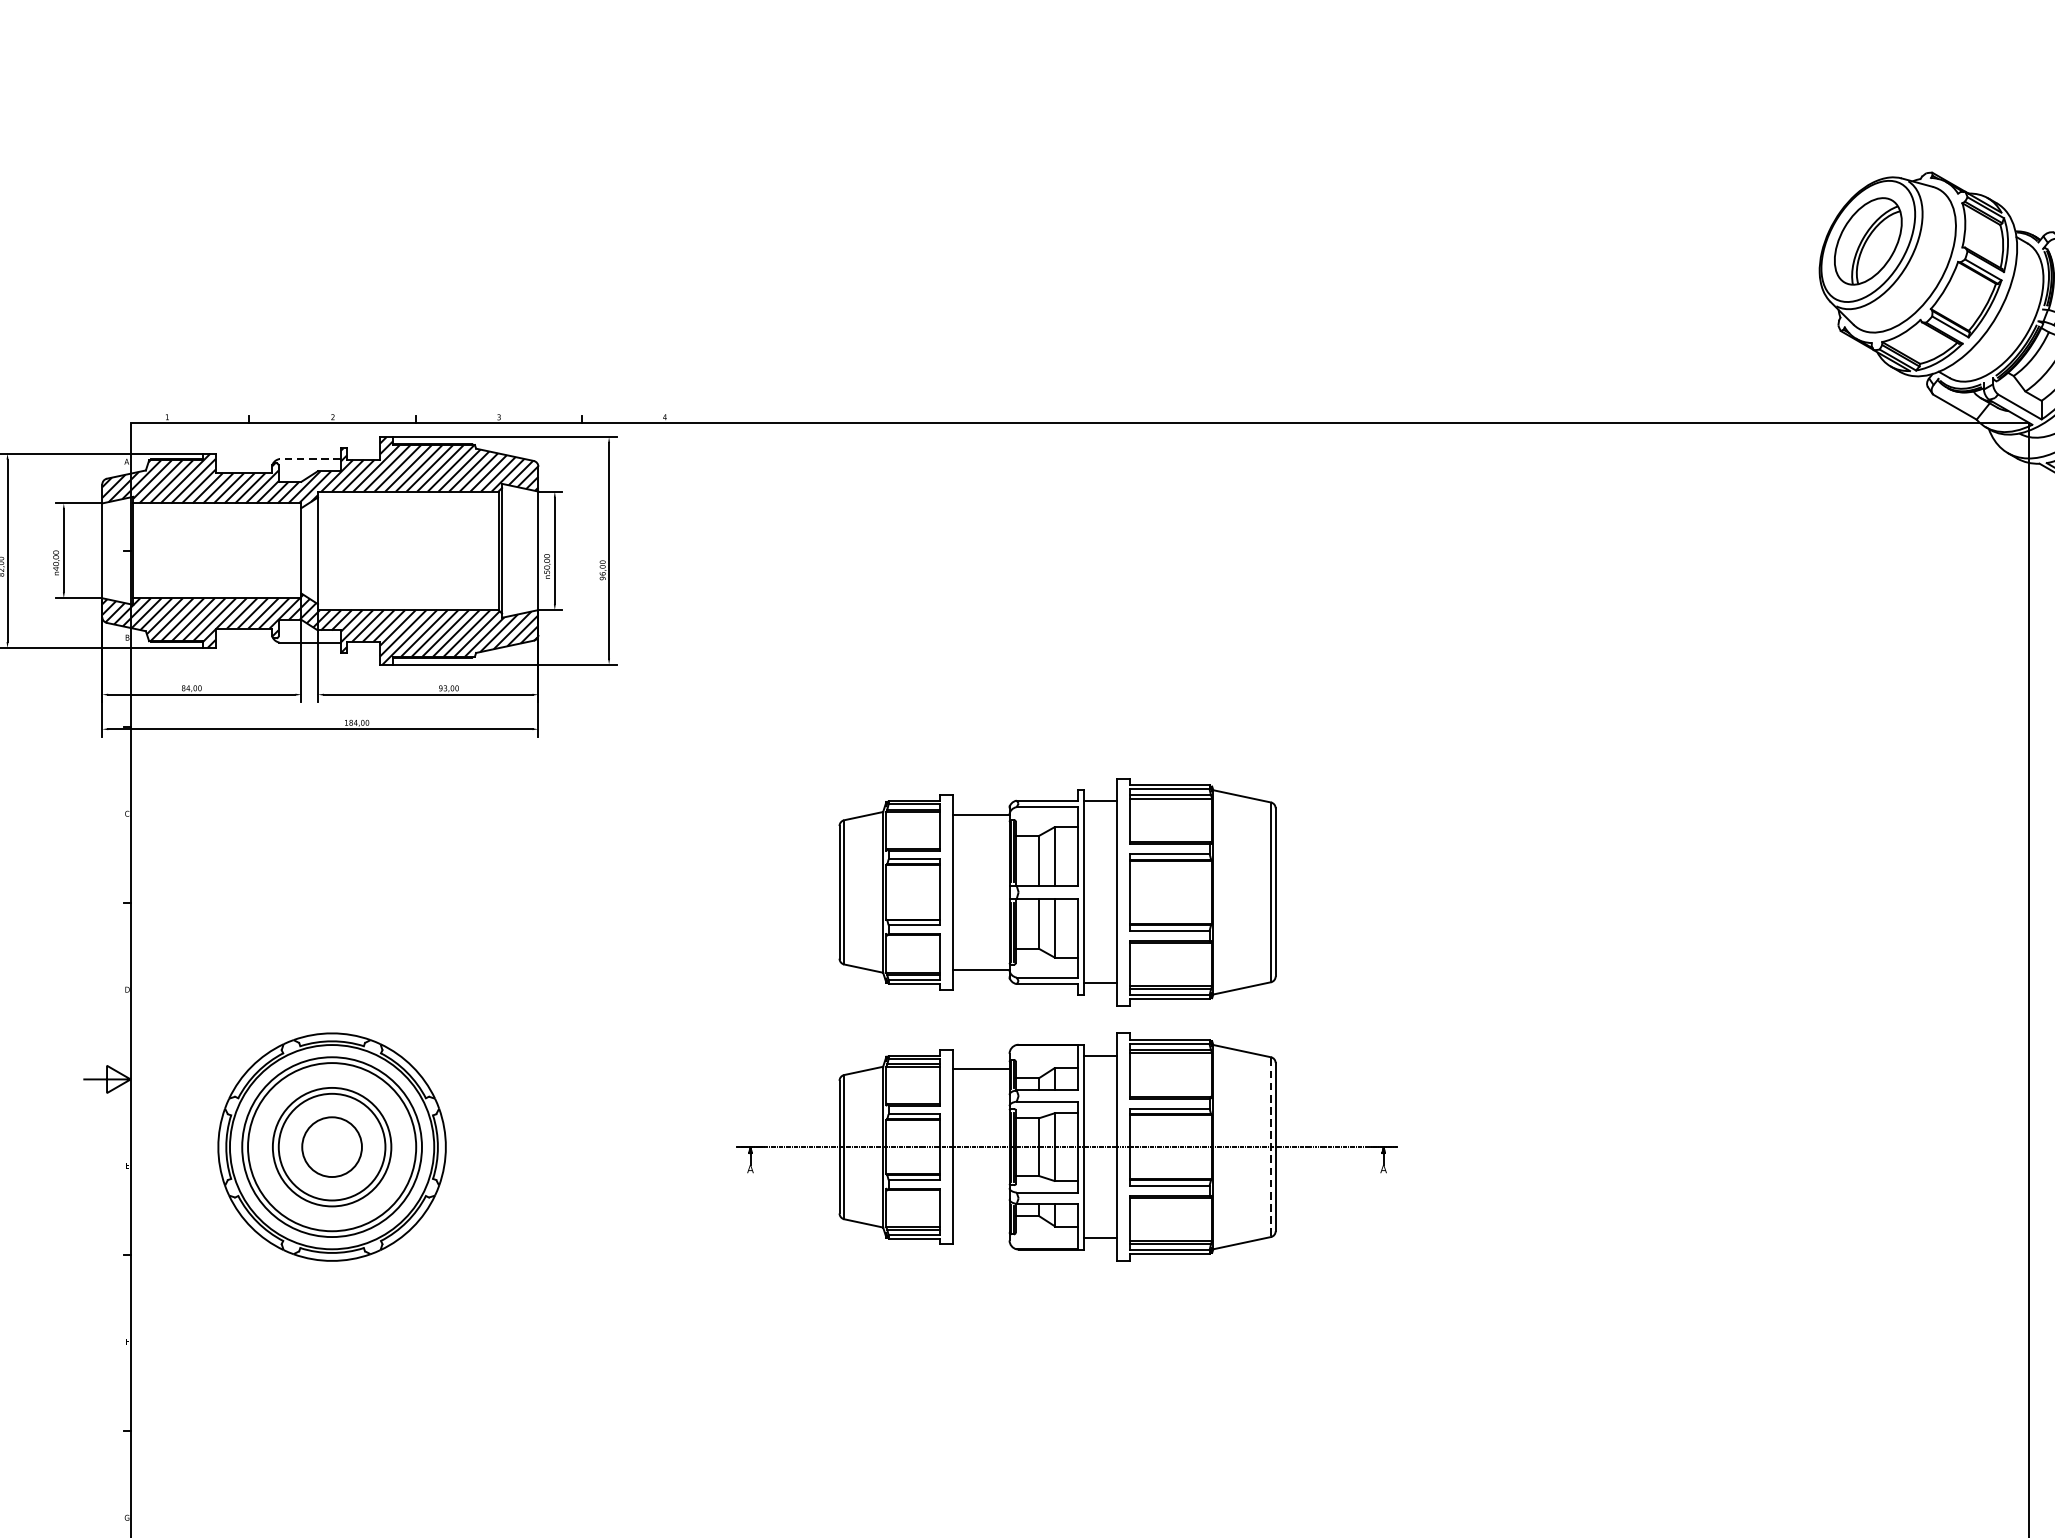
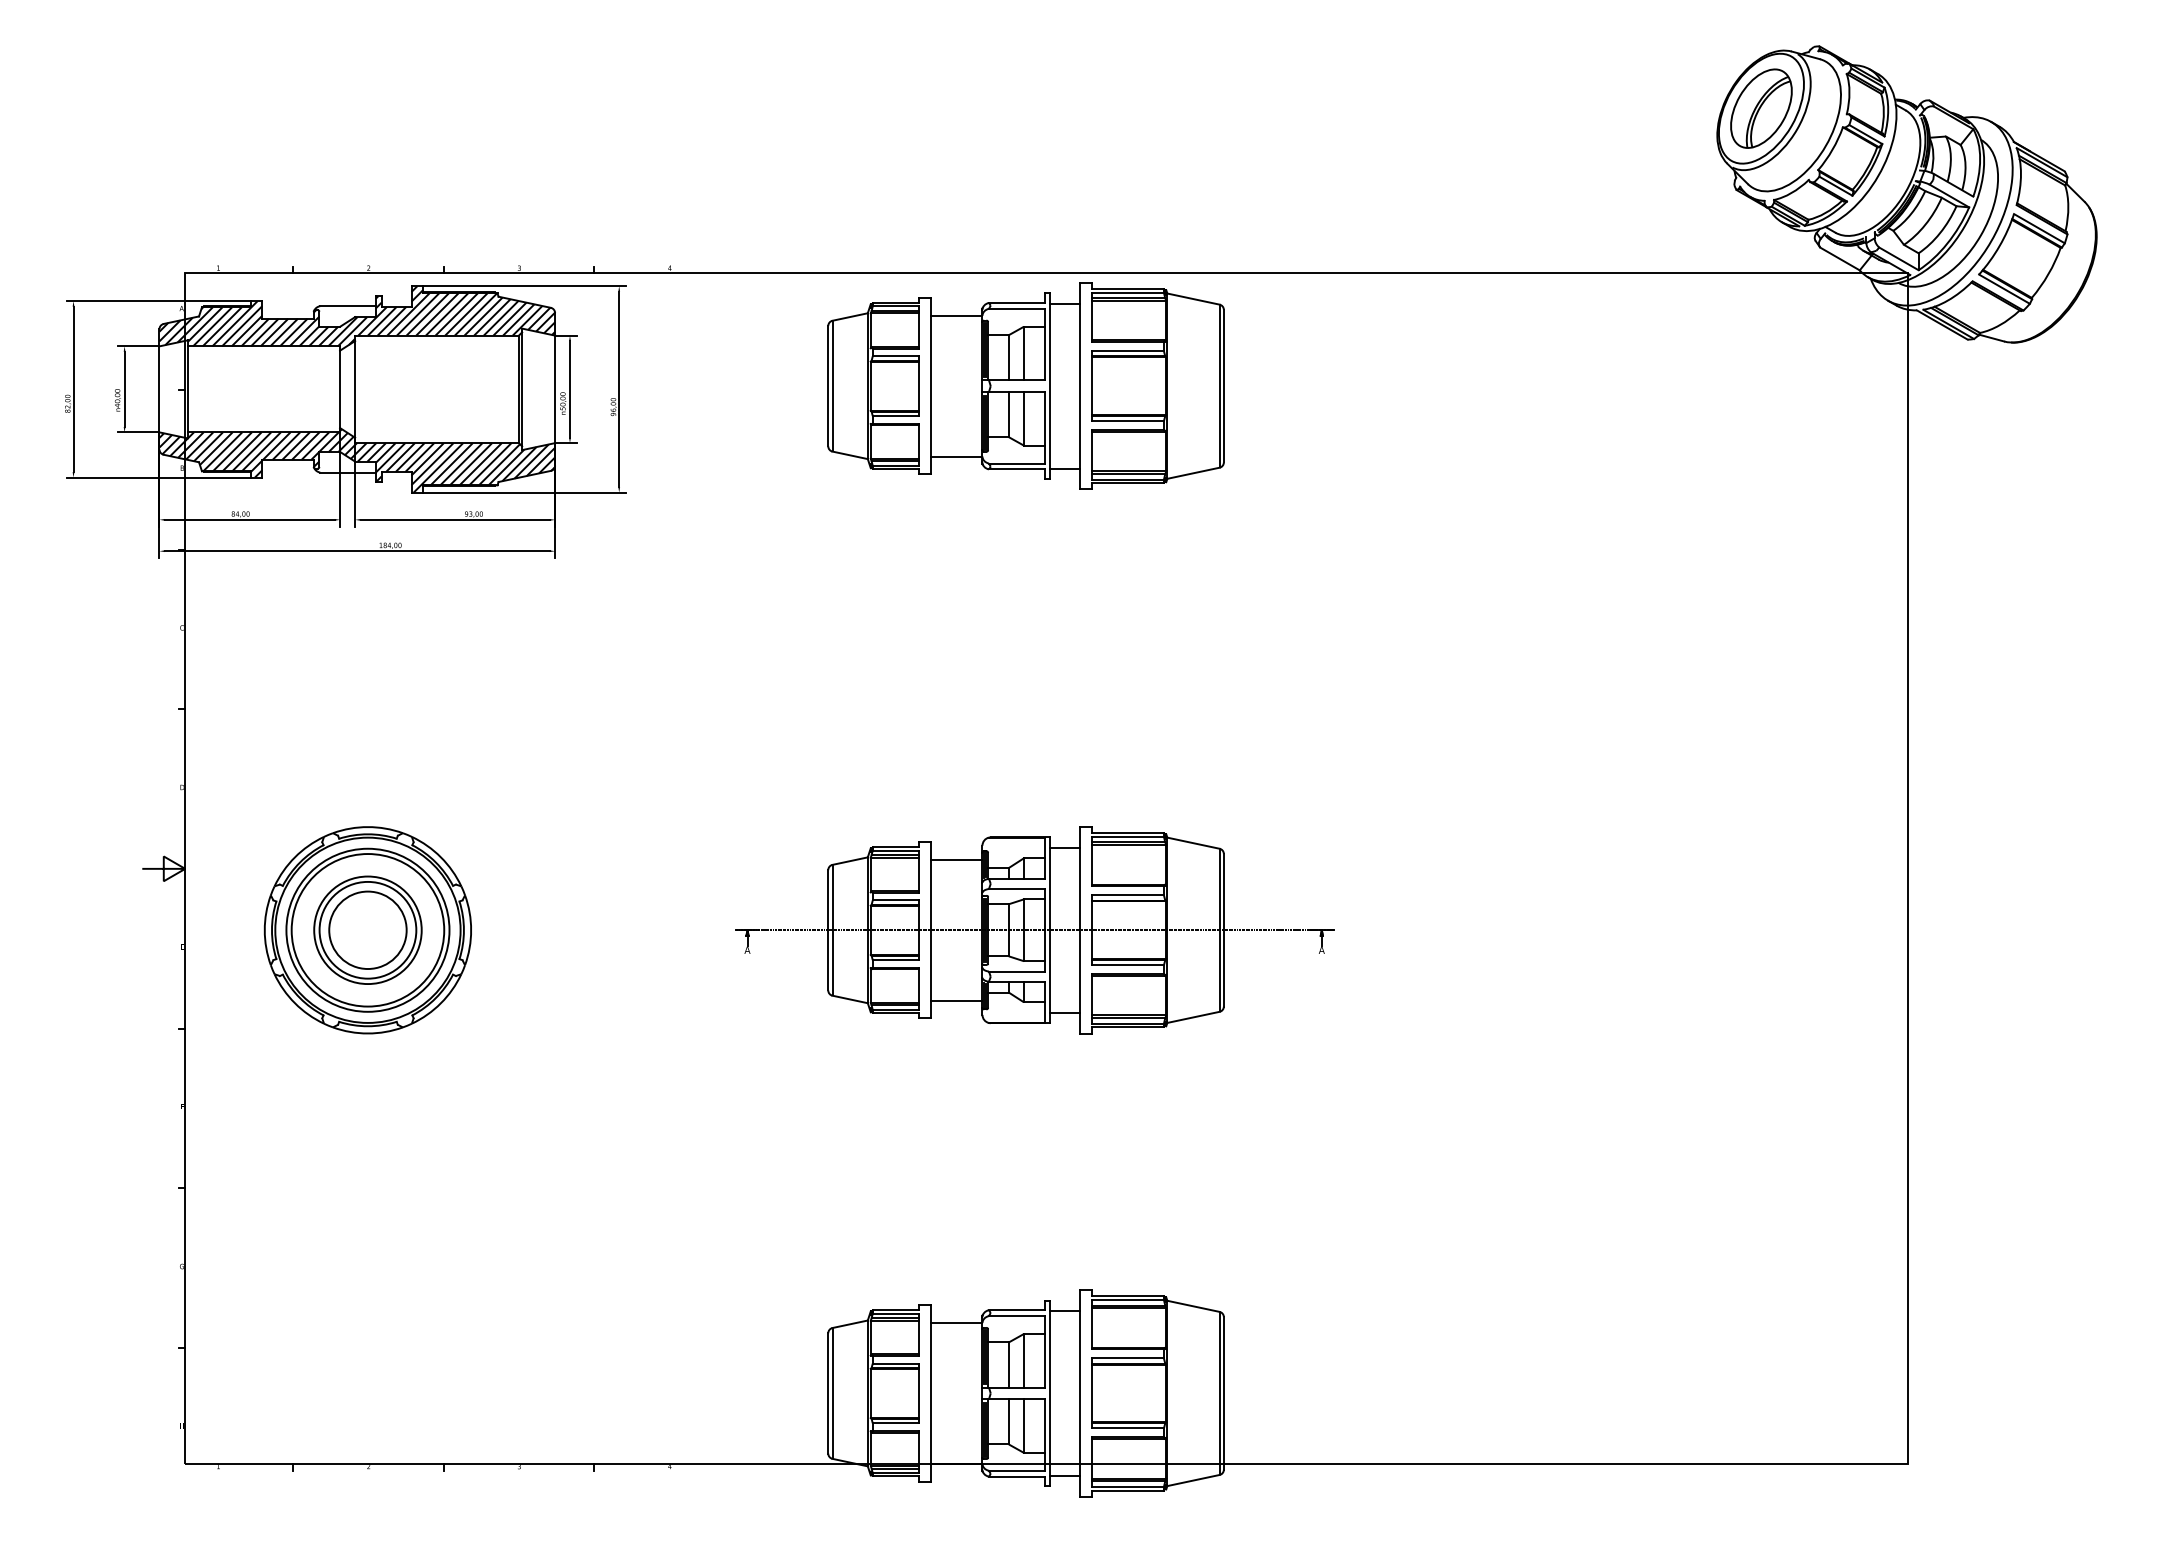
line: (310, 459) -> (348, 306), dashed -> solid
part: (1056, 891) -> (1025, 385), moved
circle: (331, 1147) -> (367, 930), size x1.43
line: (1270, 1147) -> (1219, 930), dashed -> solid
line: (980, 1224) -> (956, 1000), added

